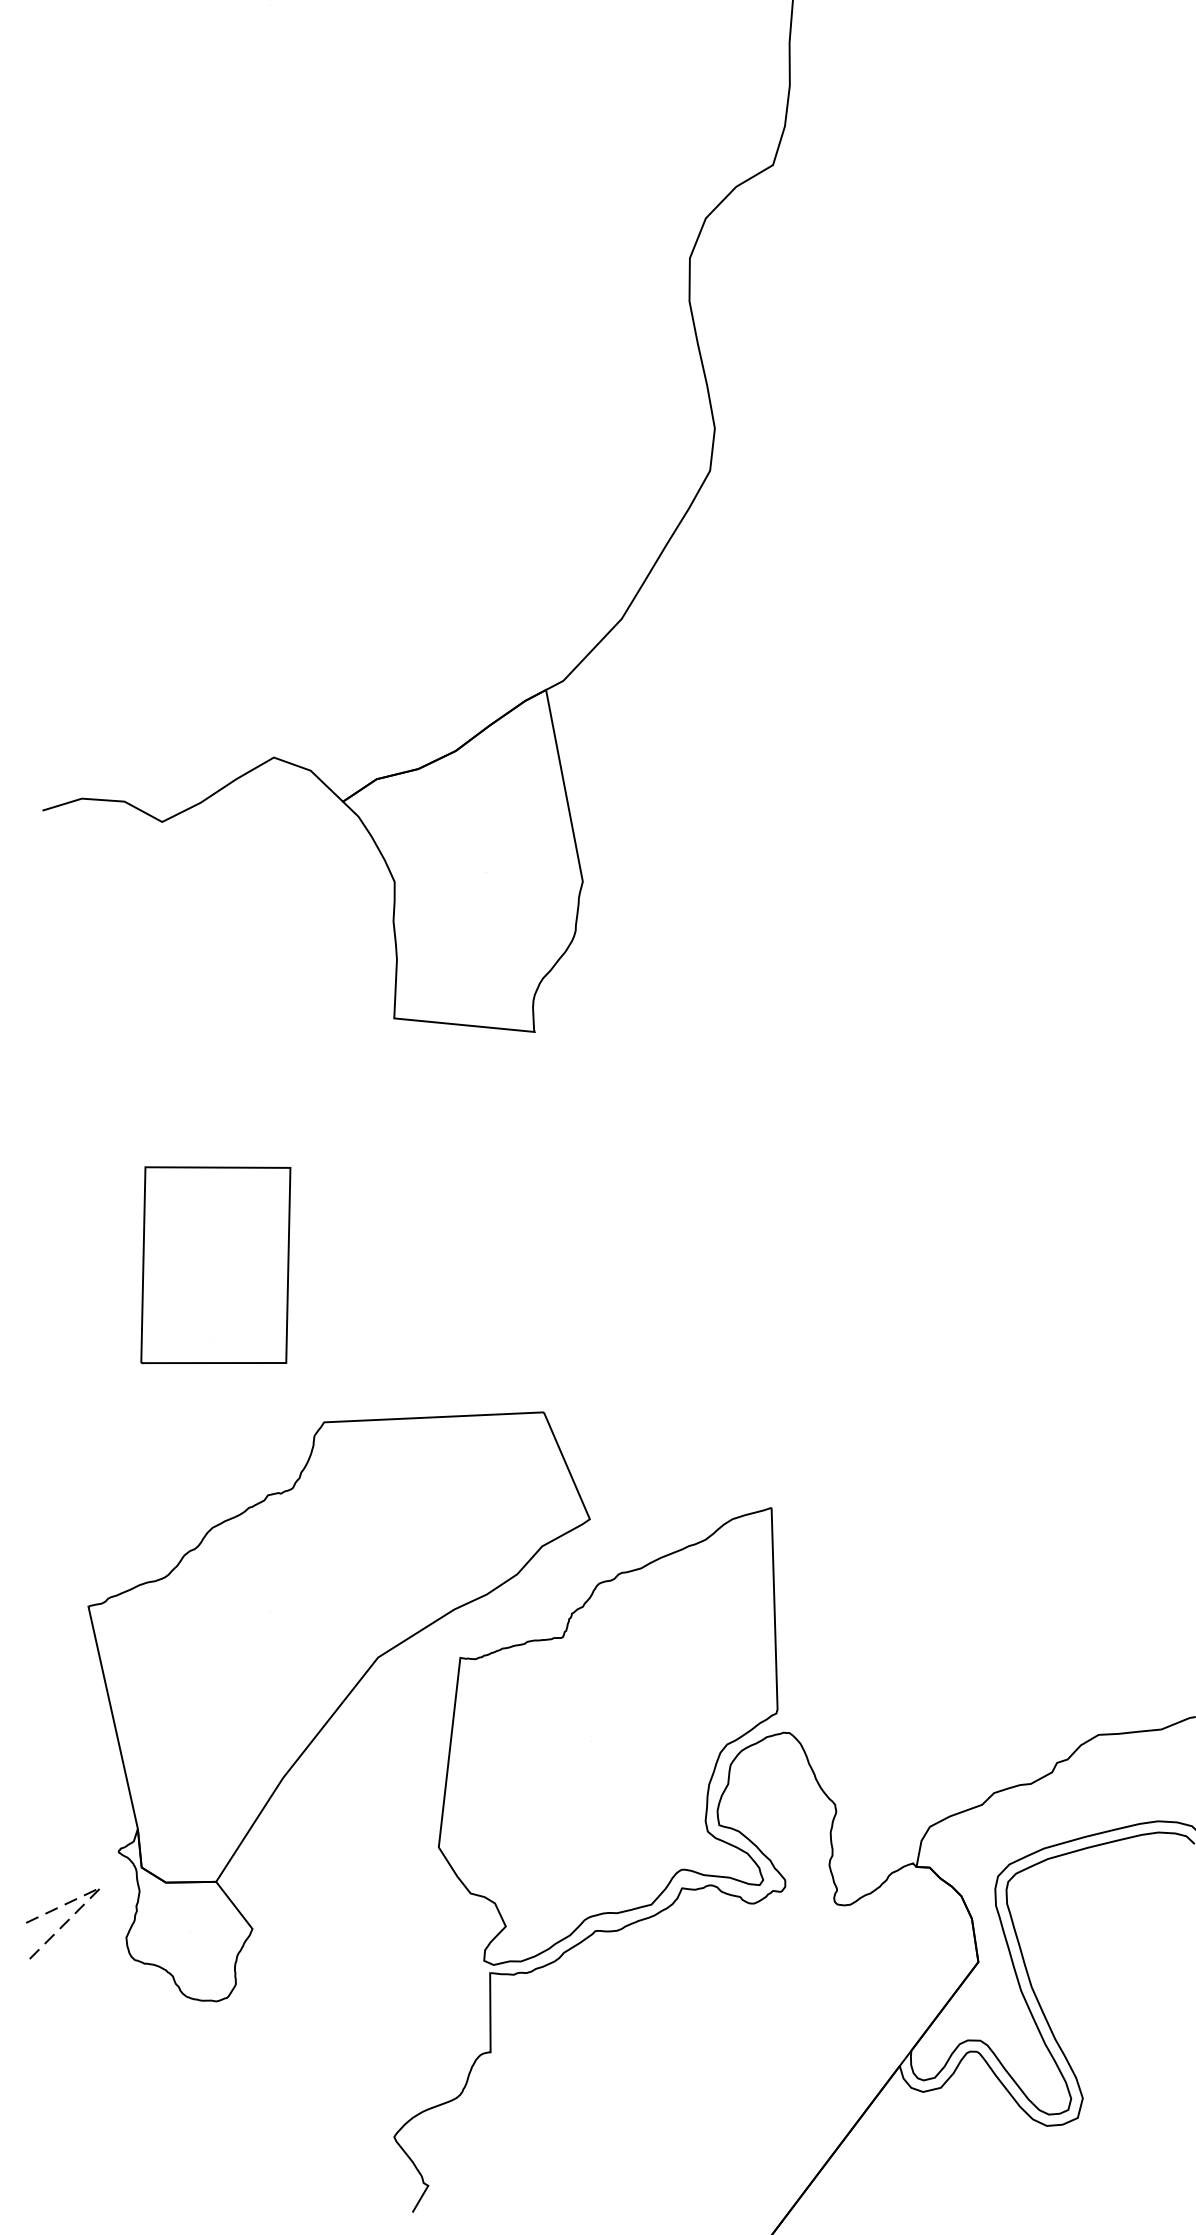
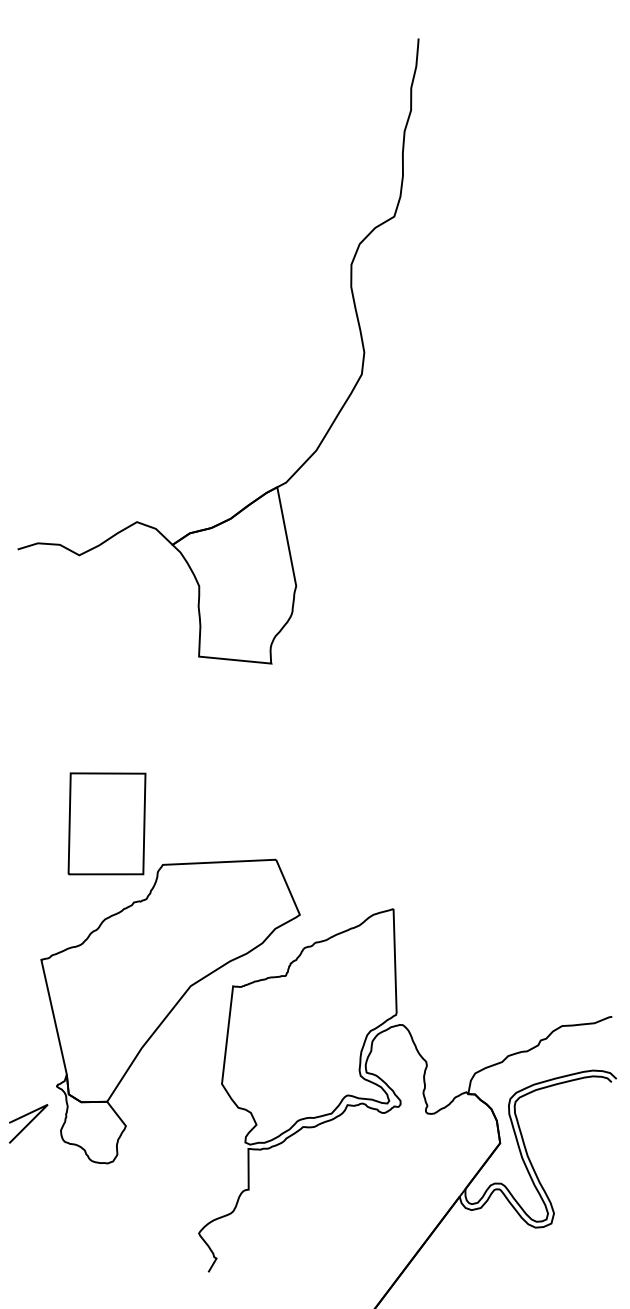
part: (214, 1264) -> (106, 823), moved
line: (92, 1894) -> (43, 1108), dashed -> solid

